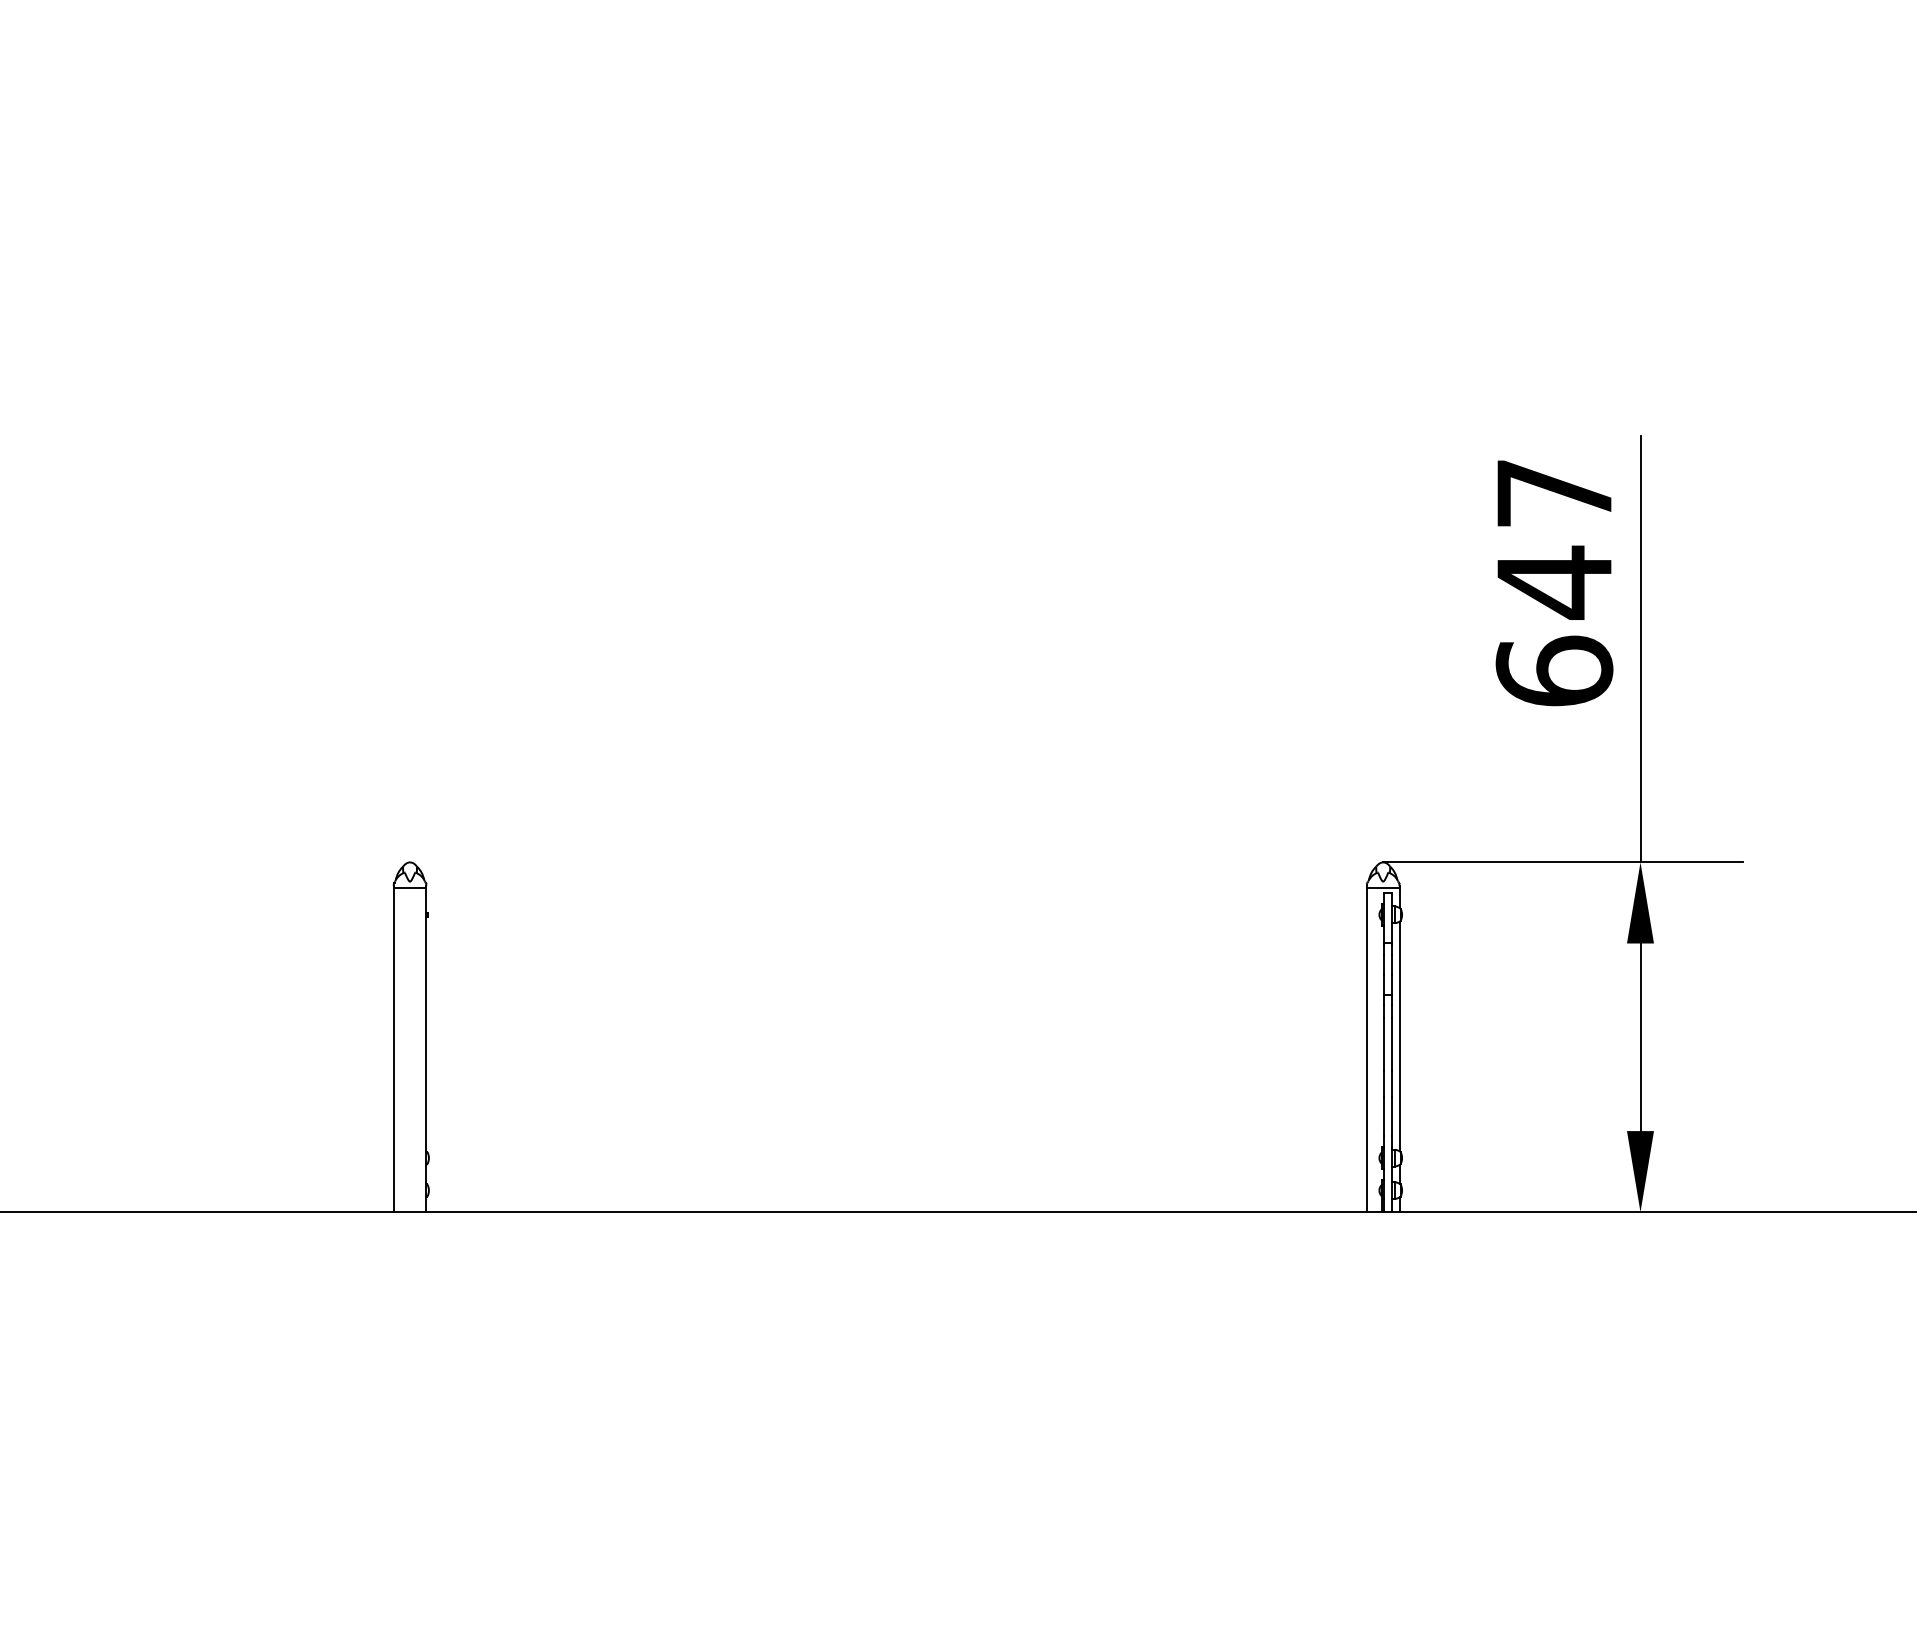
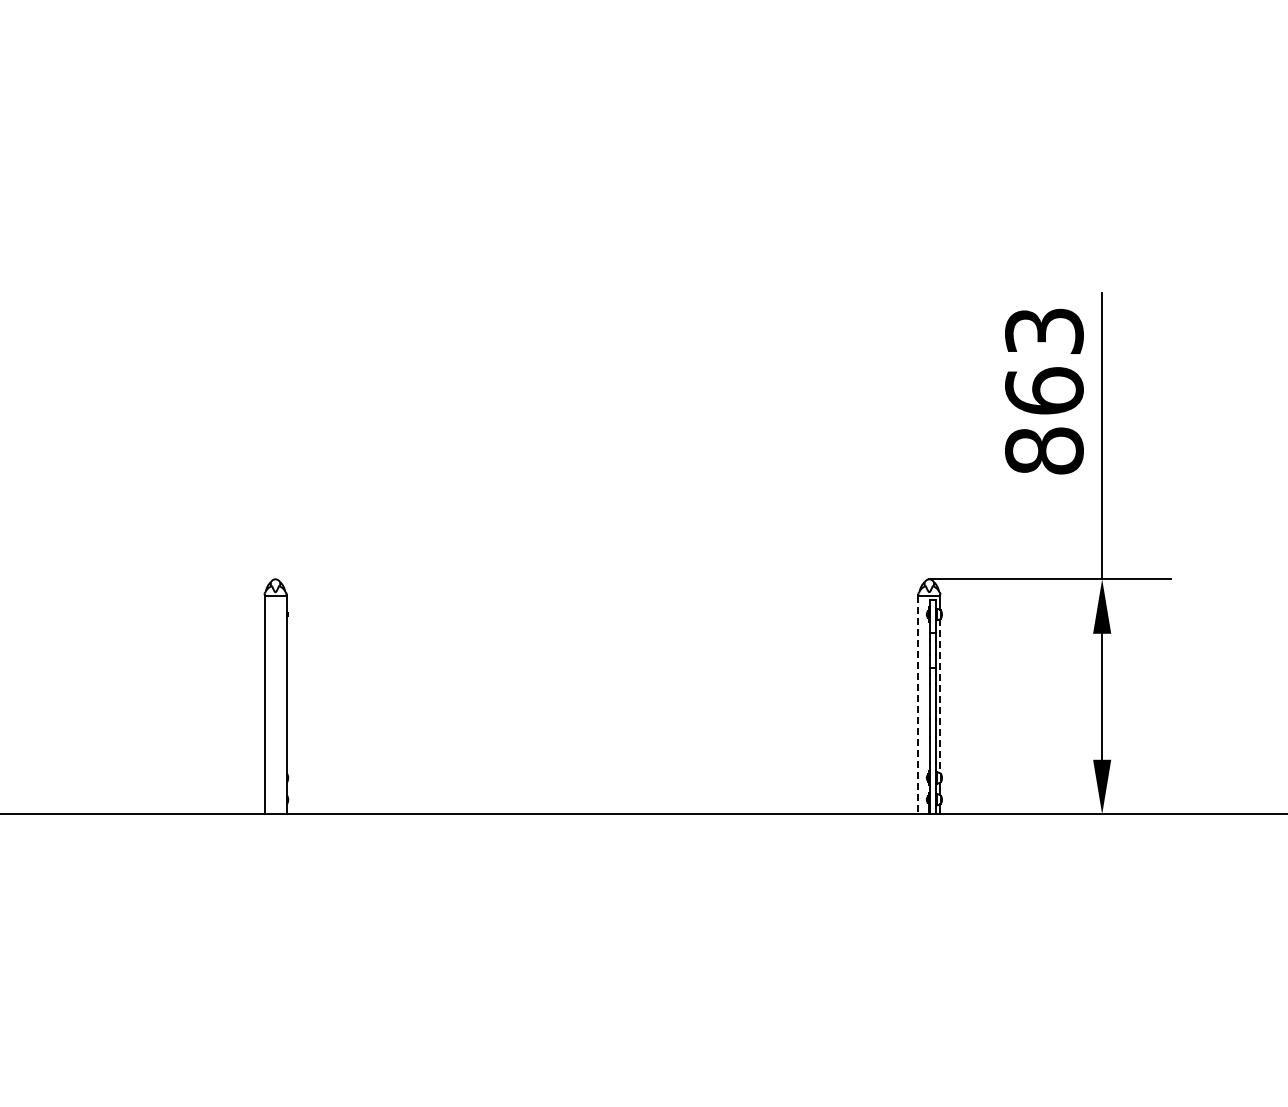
text: (1554, 582) -> (1044, 391), 647 -> 863
line: (1399, 1036) -> (940, 696), solid -> dashed
line: (1367, 1050) -> (918, 705), solid -> dashed

